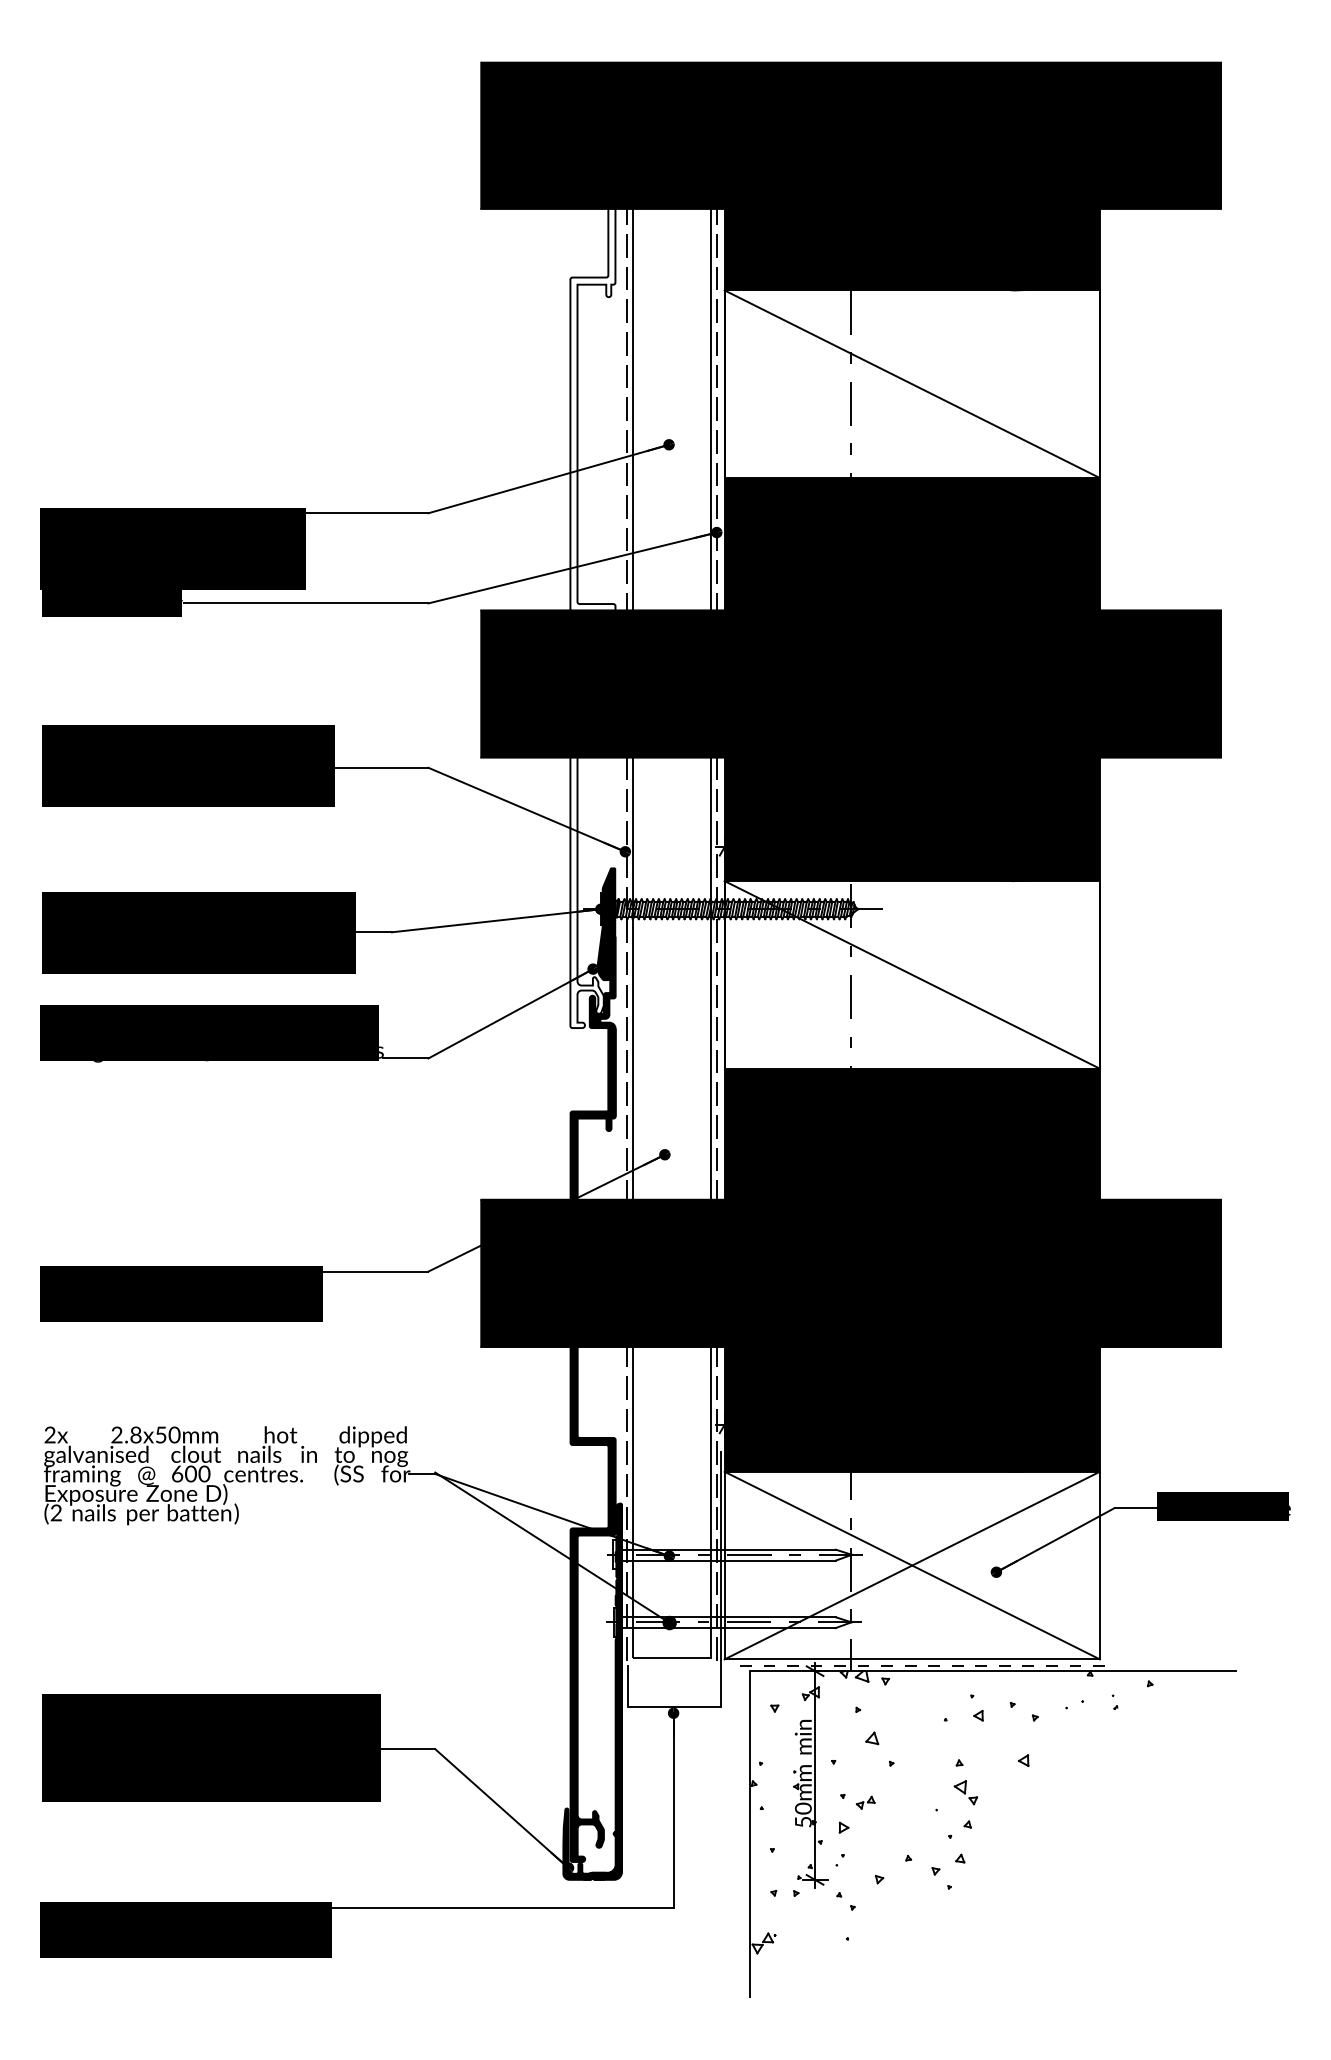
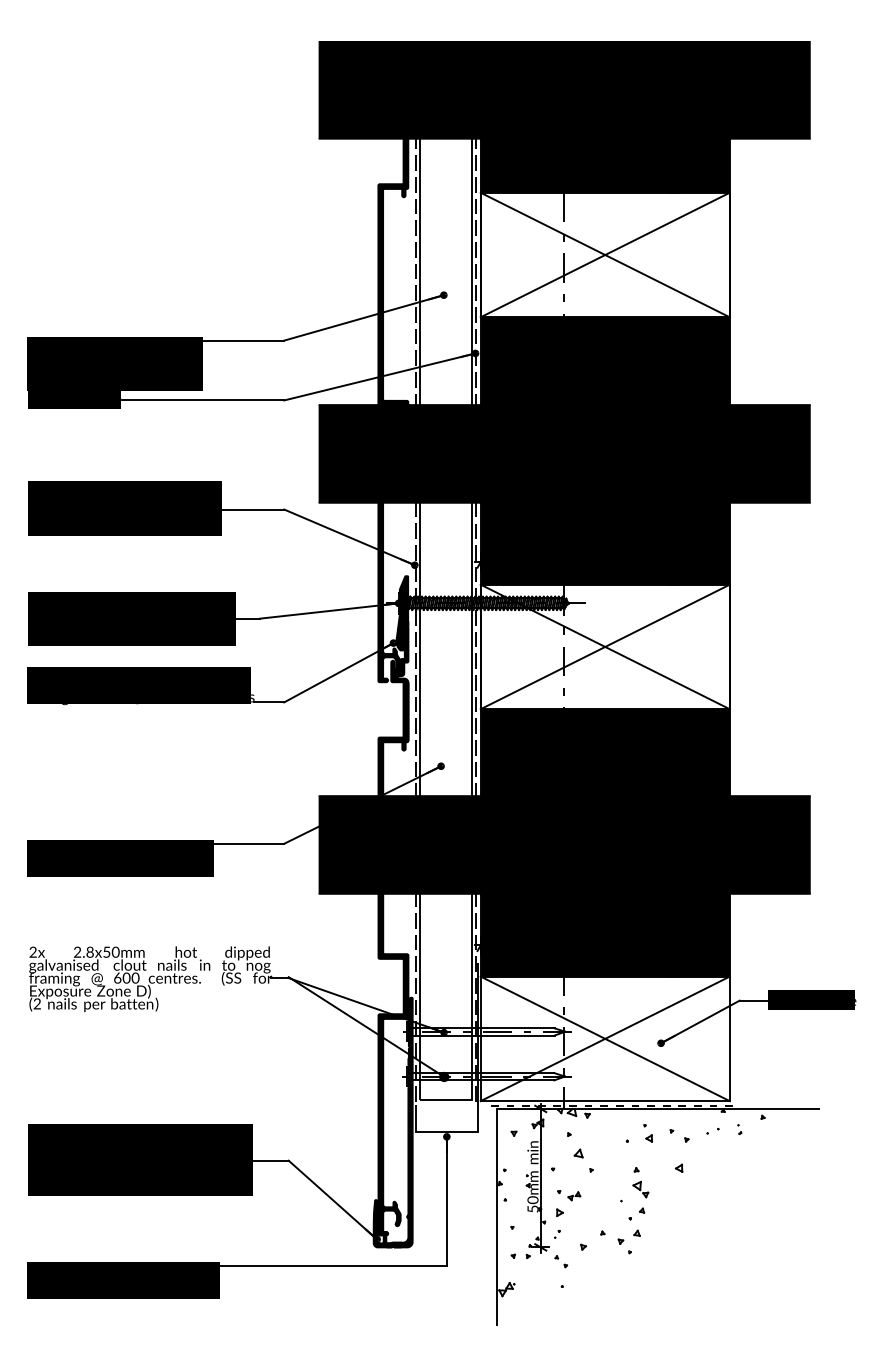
line: (911, 383) -> (604, 254), added
fill: (593, 565) -> (393, 375), added
line: (911, 974) -> (604, 646), added

